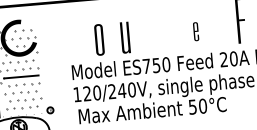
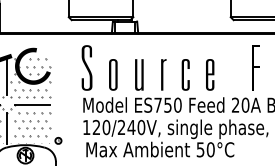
part: (196, 31) -> (210, 74), size x1.67
part: (171, 33) -> (185, 74), added
fill: (72, 34) -> (86, 67), added
fill: (149, 35) -> (163, 74), added

